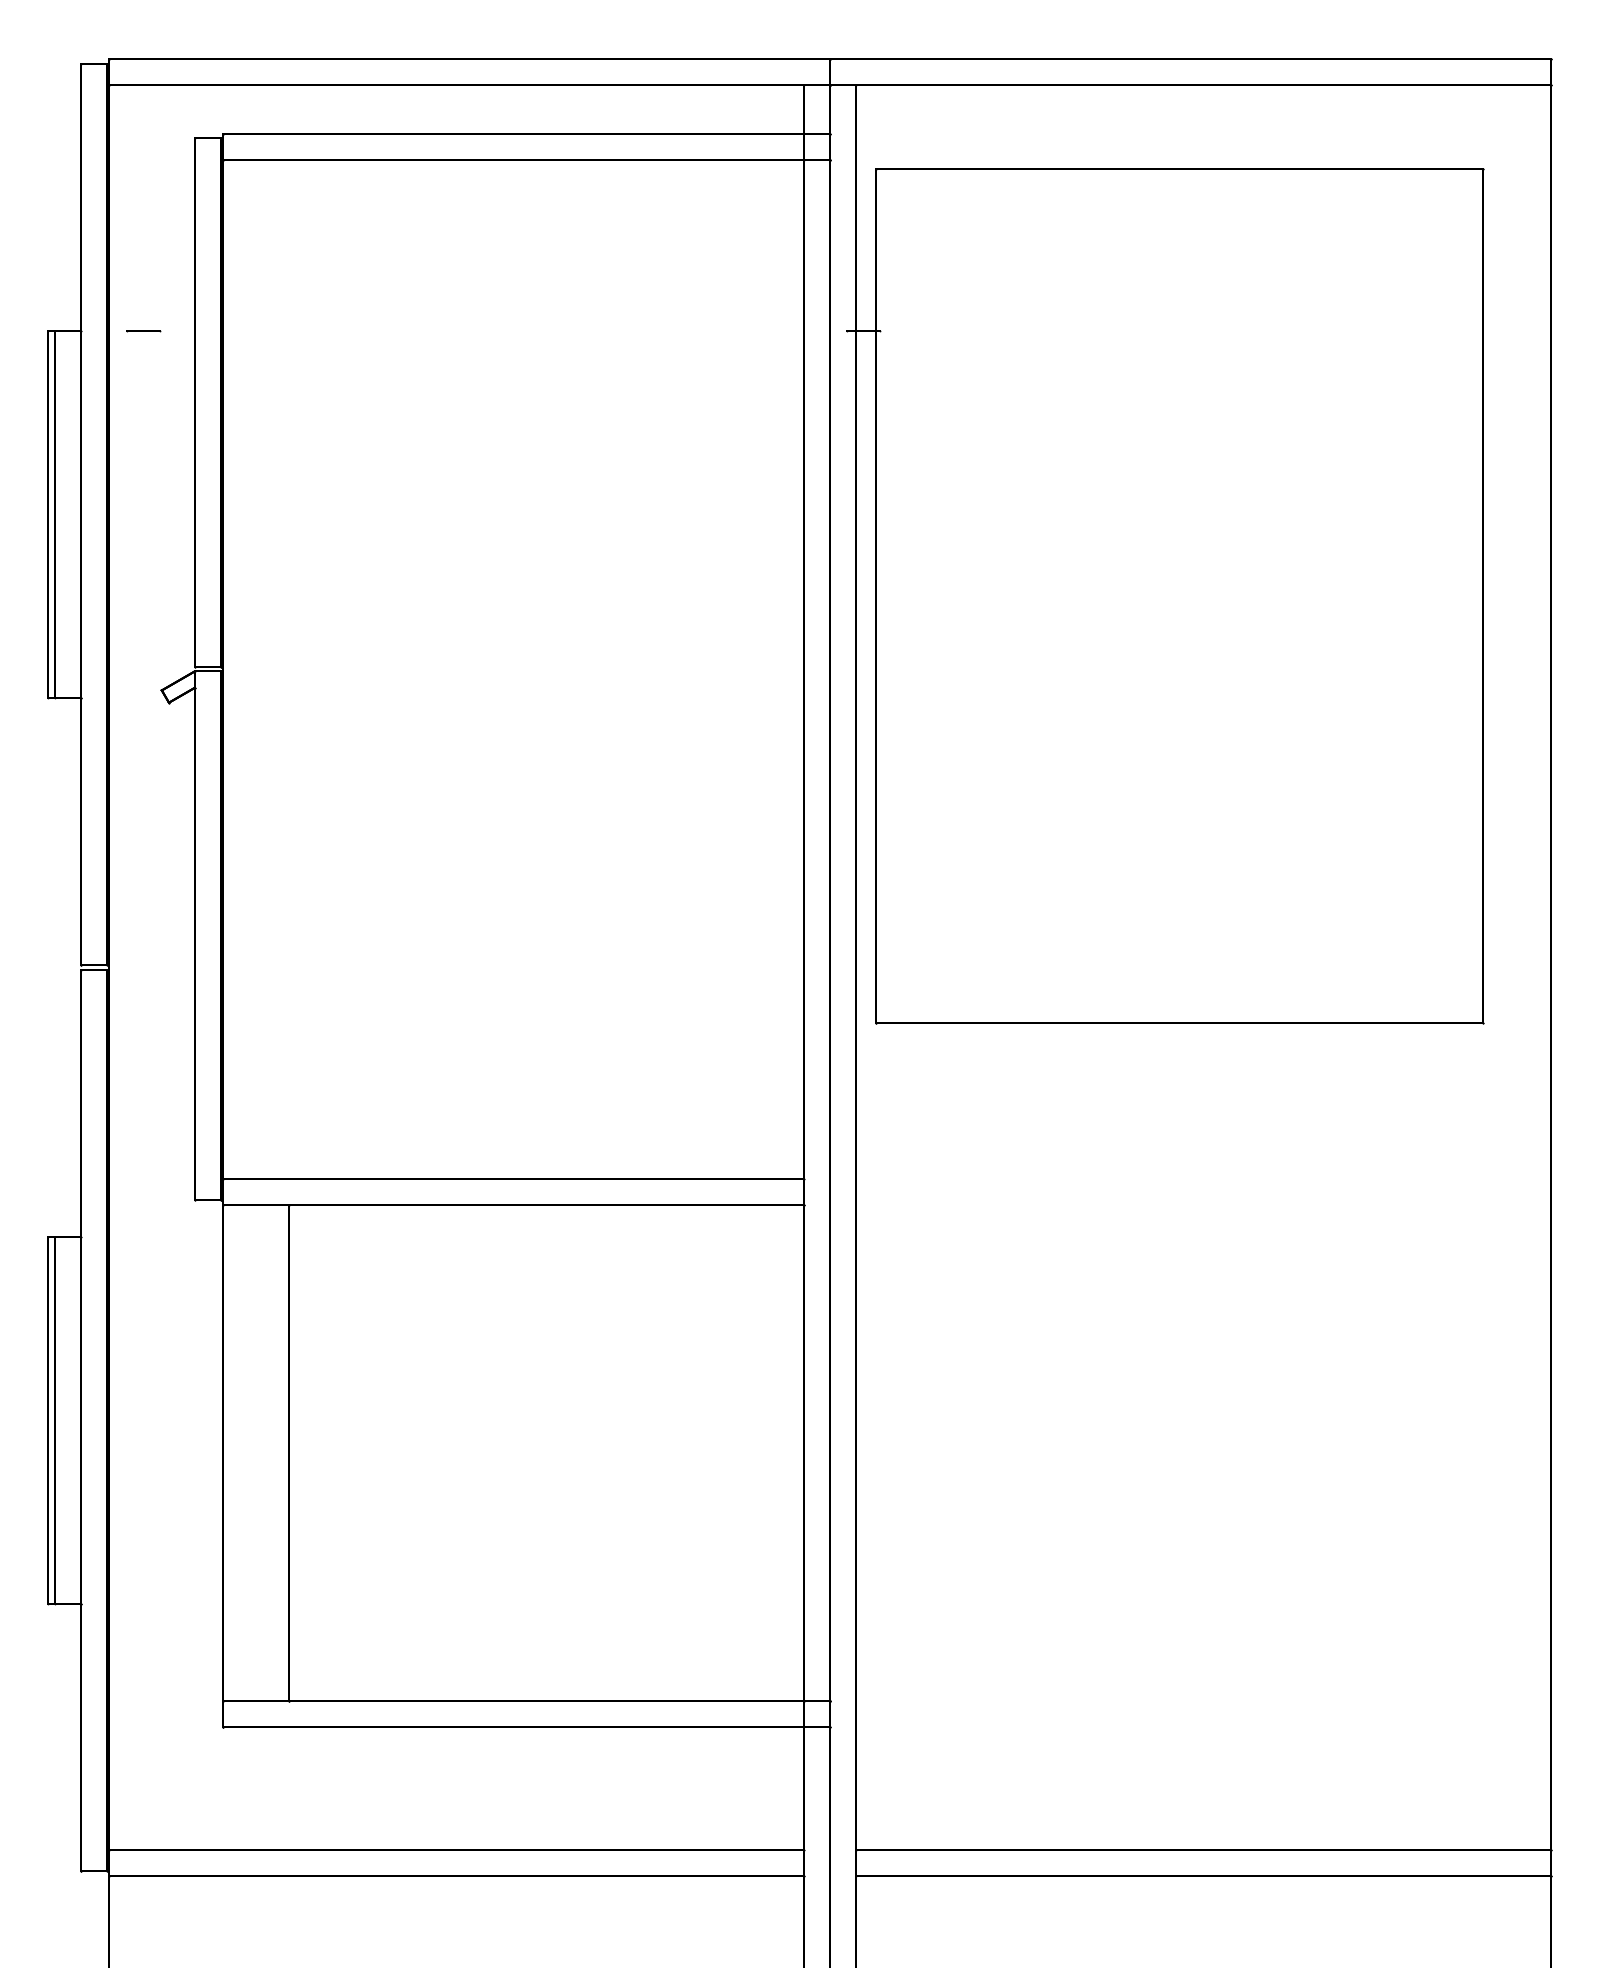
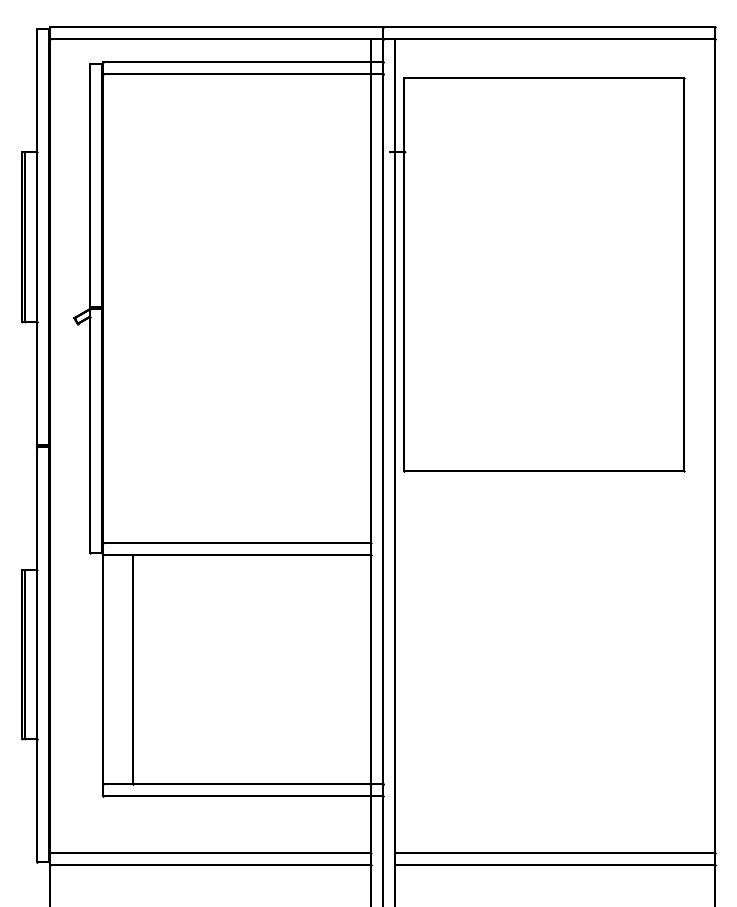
line: (144, 331) -> (66, 152), removed

